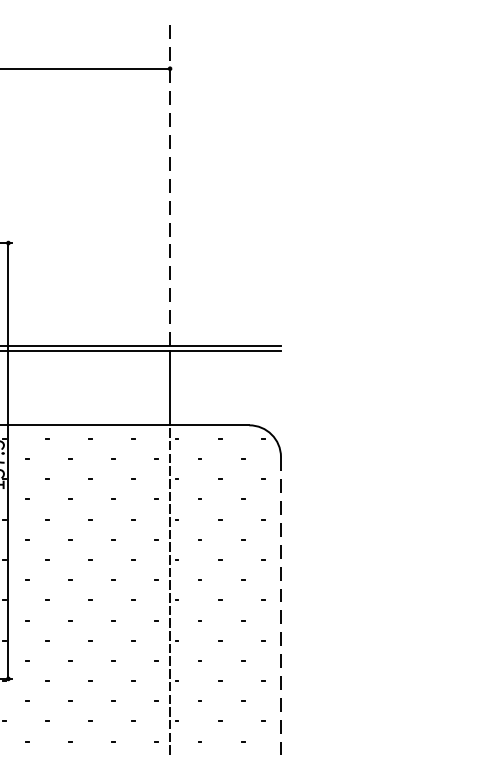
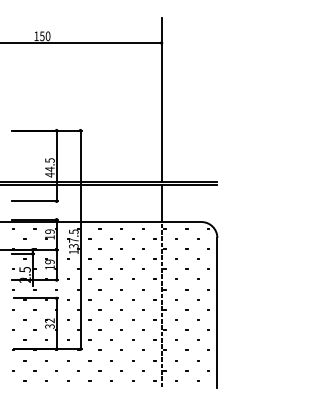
line: (169, 181) -> (161, 99), dashed -> solid
line: (281, 605) -> (217, 312), dashed -> solid

